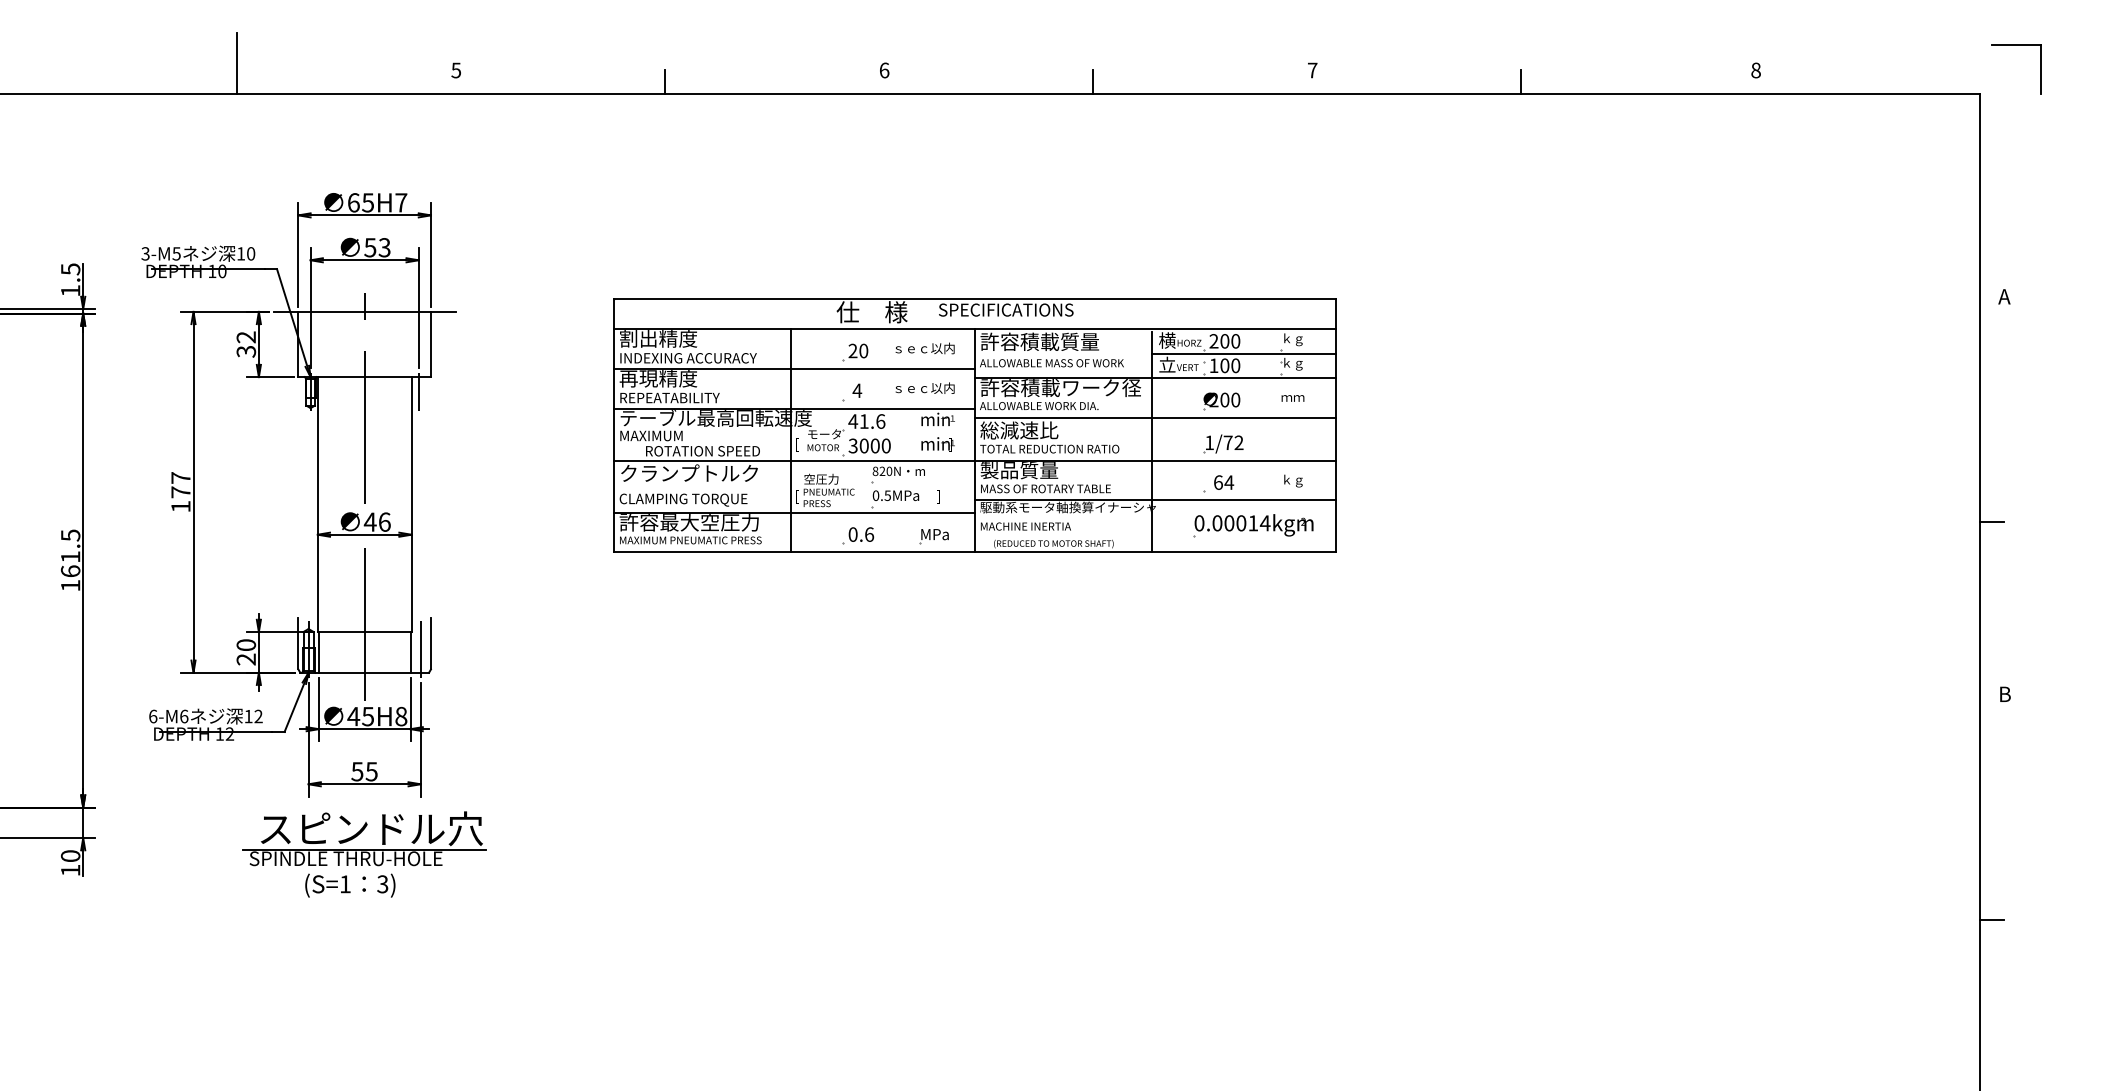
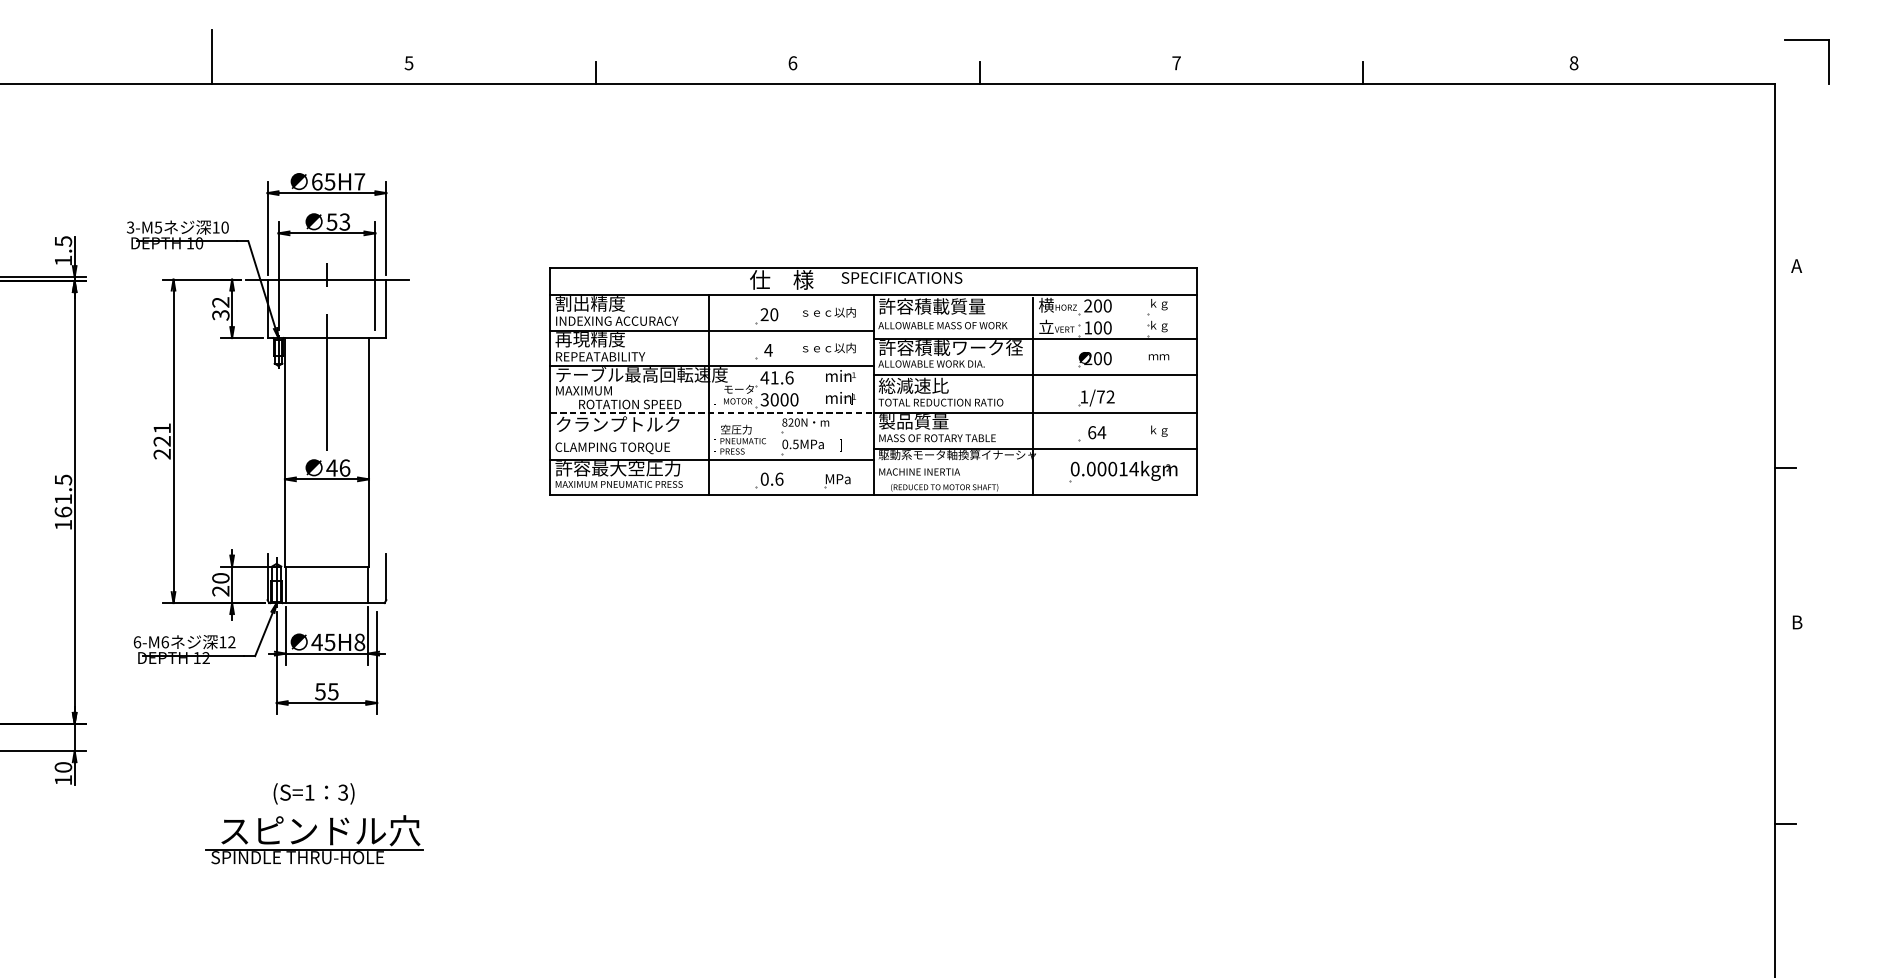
line: (1243, 353) -> (1114, 316), removed
line: (418, 392) -> (375, 351), removed
line: (794, 460) -> (712, 412), solid -> dashed
text: (180, 492) -> (161, 441), 177 -> 221
line: (364, 620) -> (326, 556), removed
line: (420, 649) -> (376, 582), removed
part: (360, 833) -> (310, 834), moved

